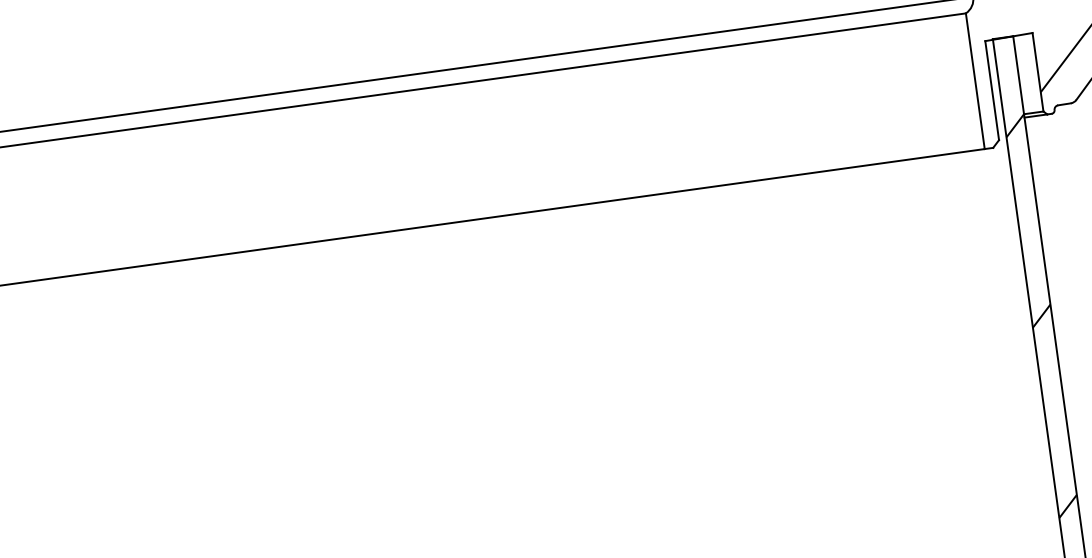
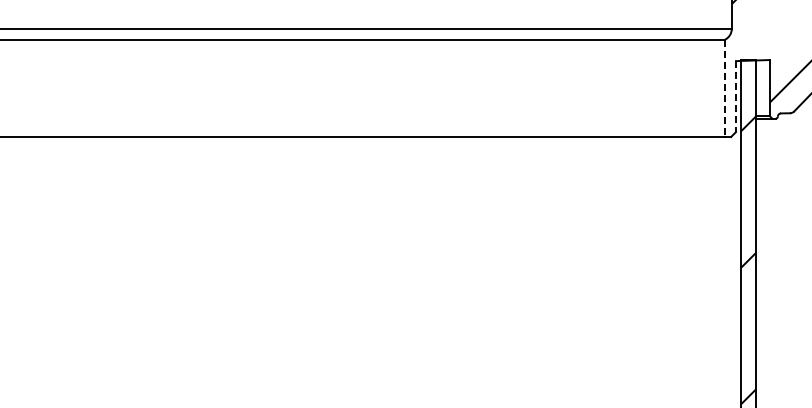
line: (976, 81) -> (725, 88), solid -> dashed
line: (991, 90) -> (735, 96), solid -> dashed

